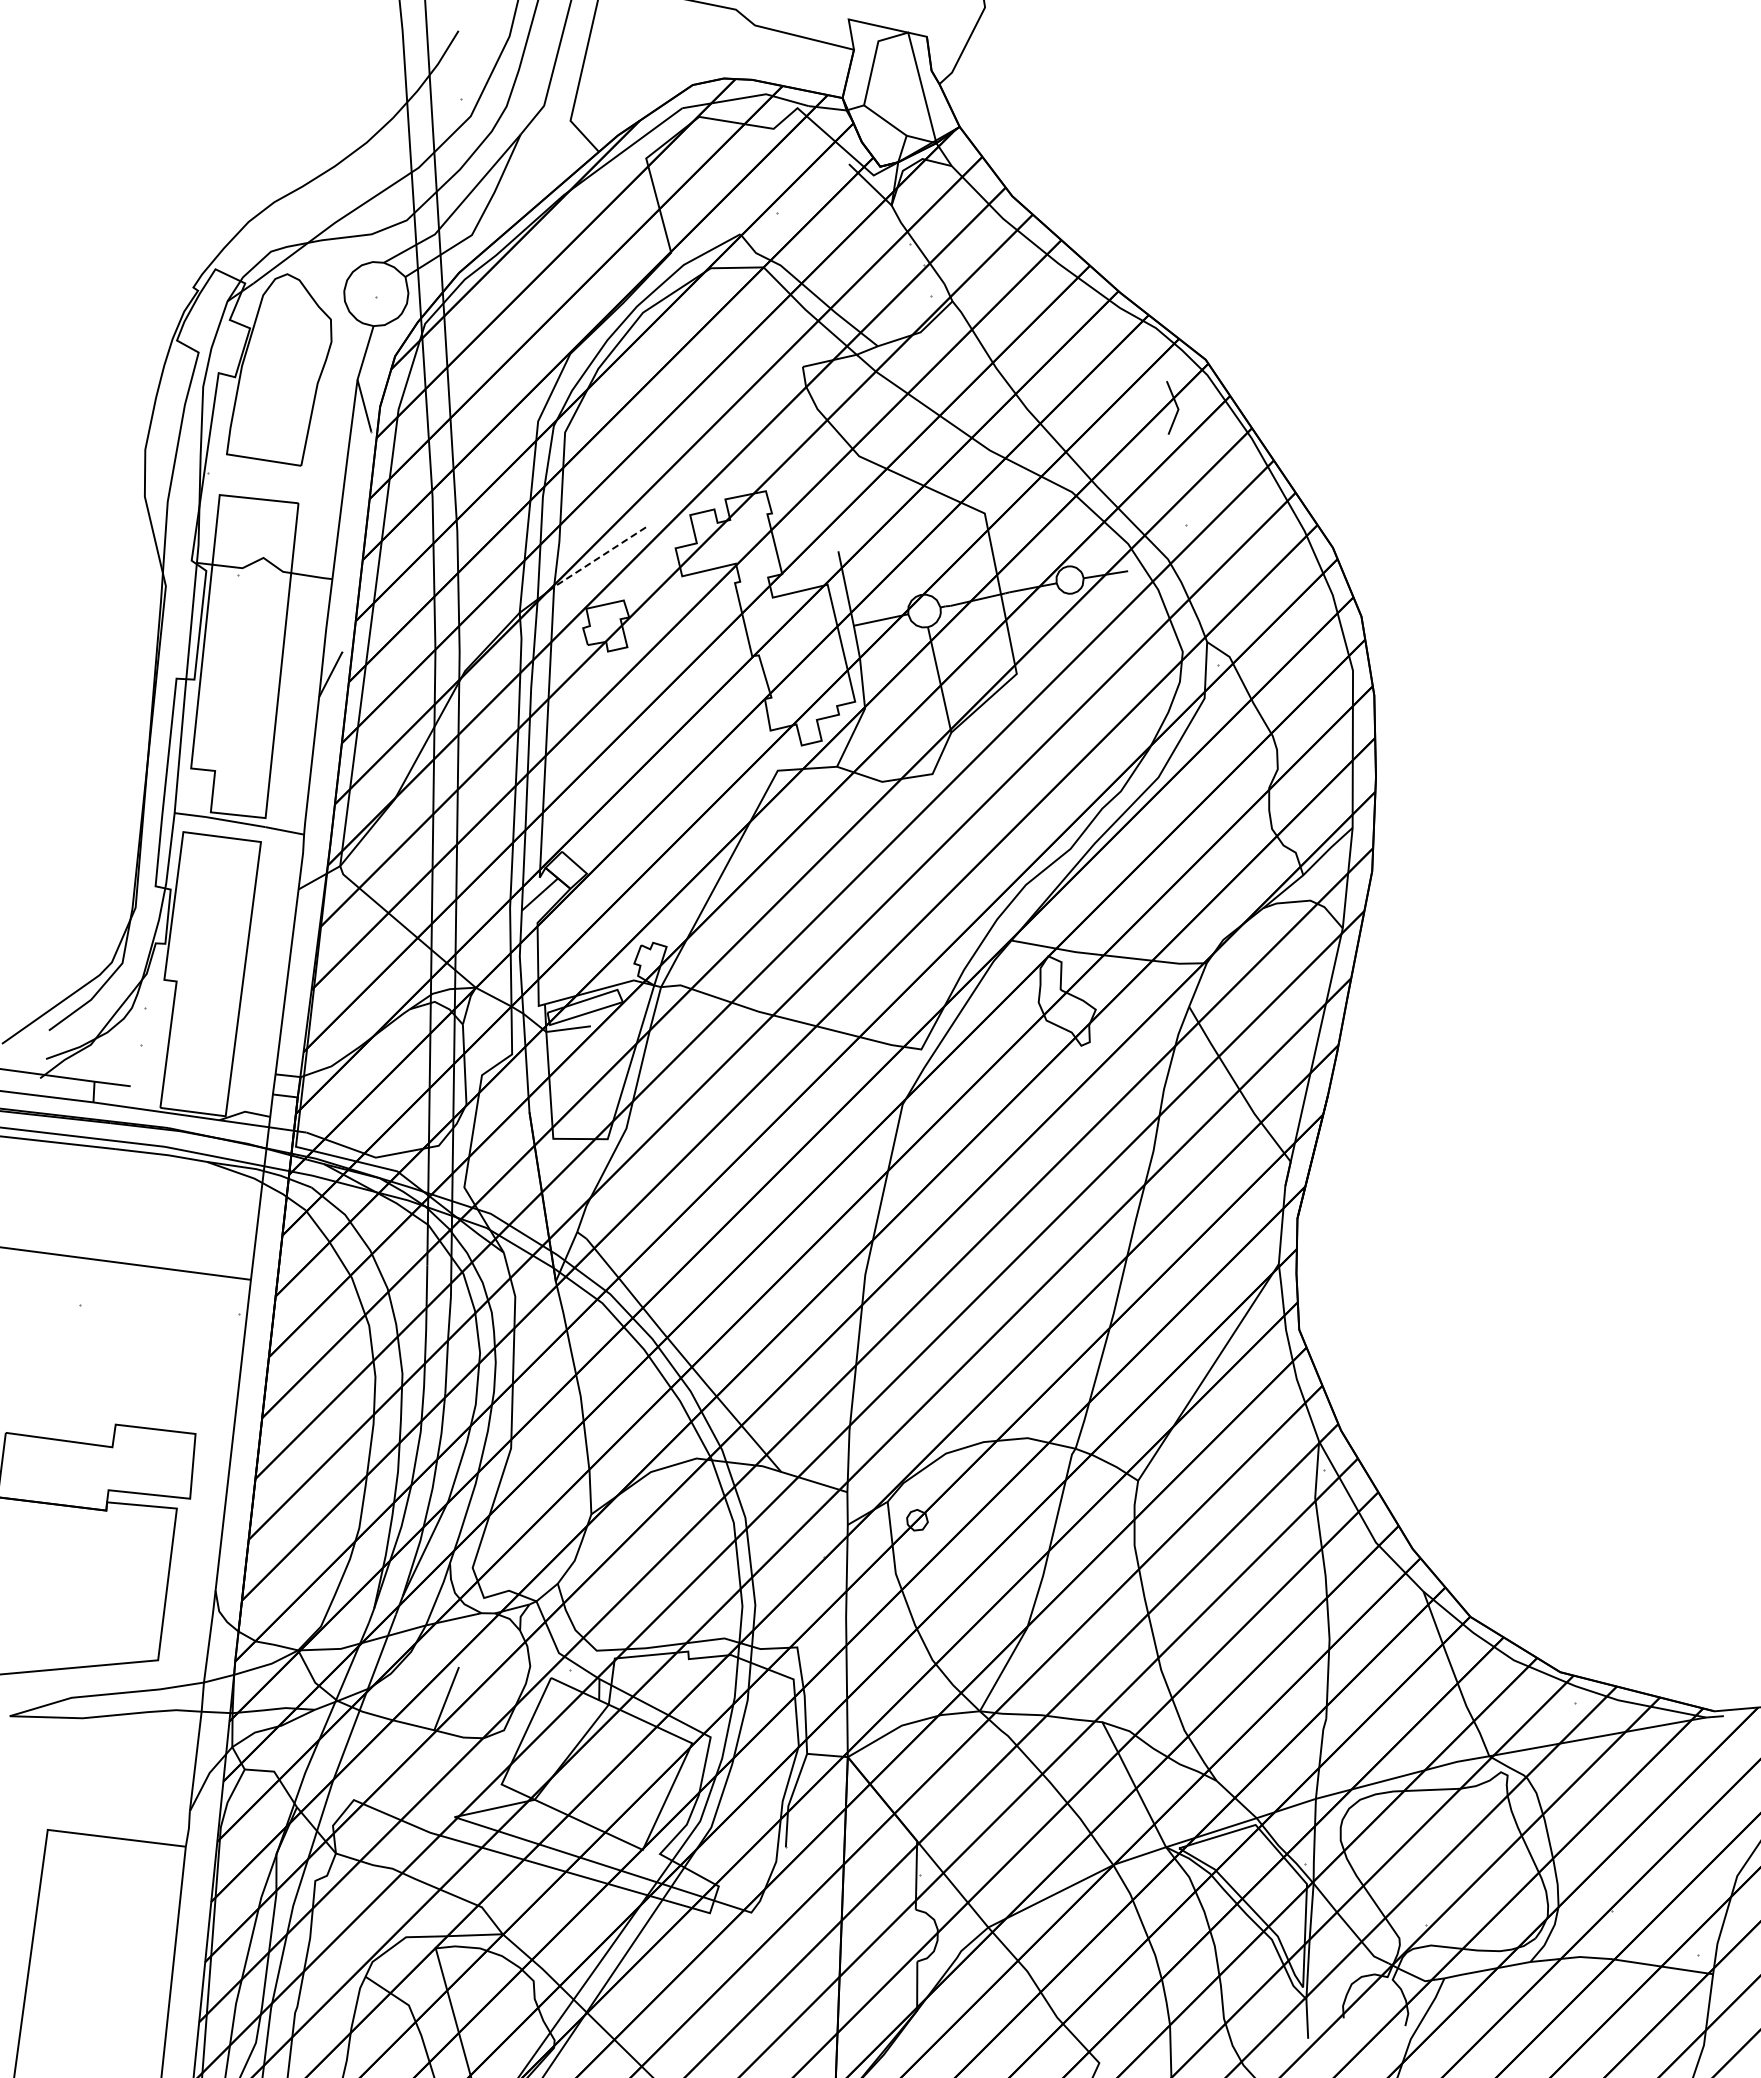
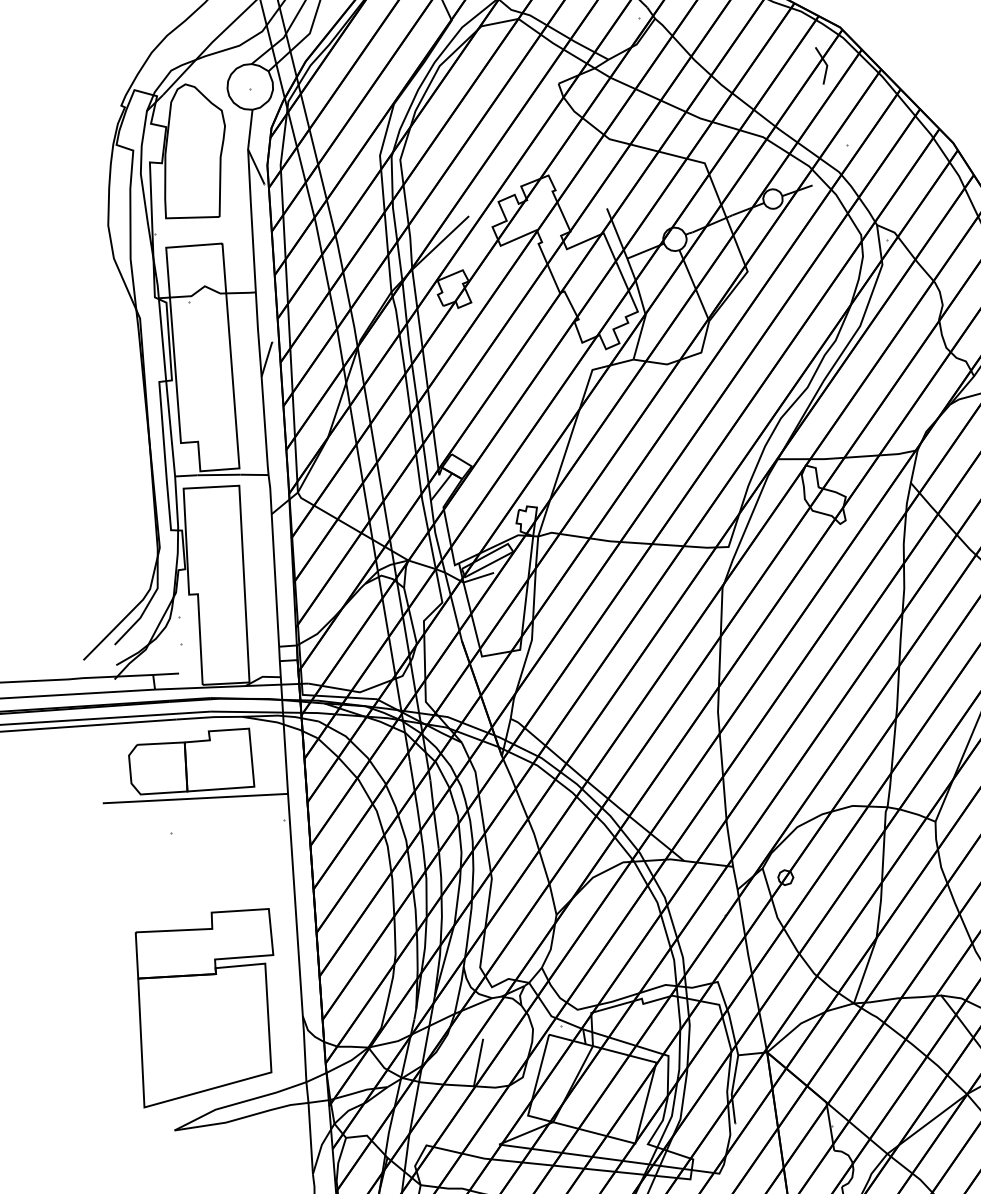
line: (600, 557) -> (441, 243), dashed -> solid
part: (125, 1217) -> (192, 766), added

